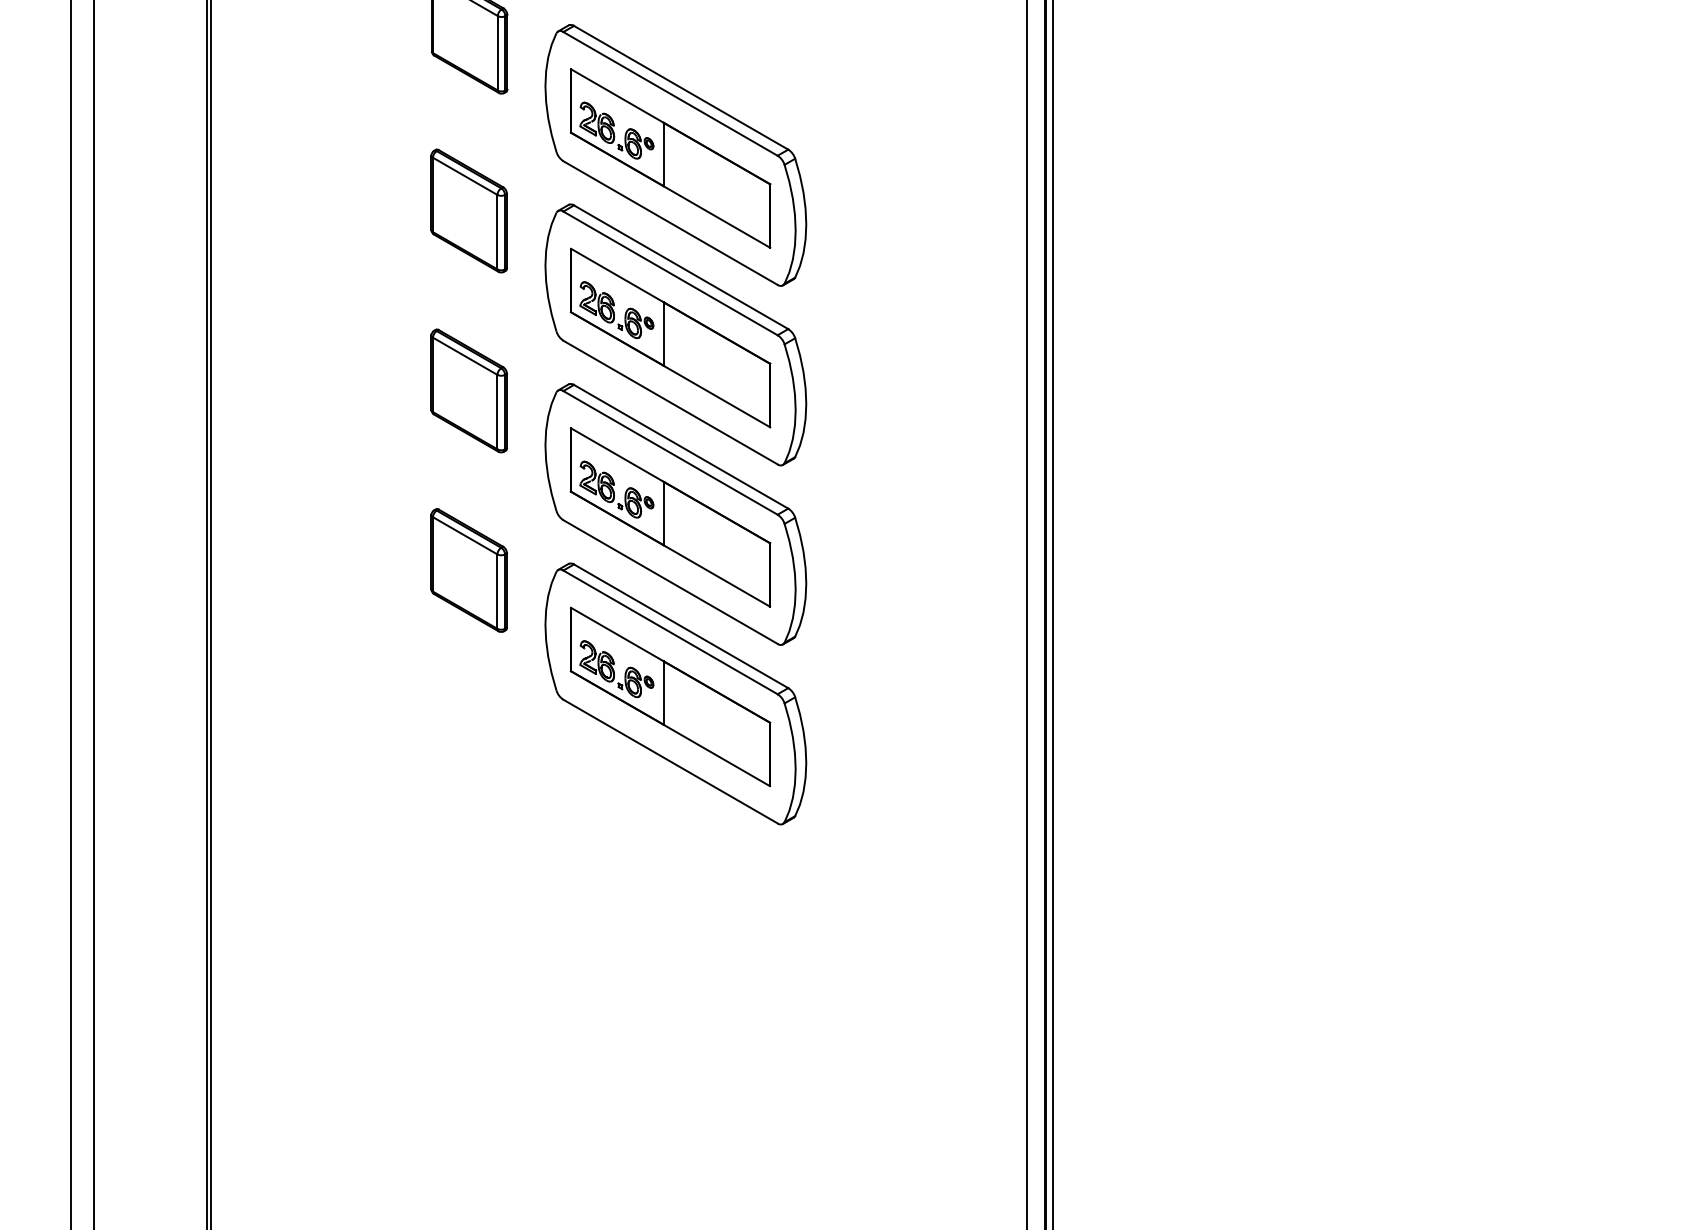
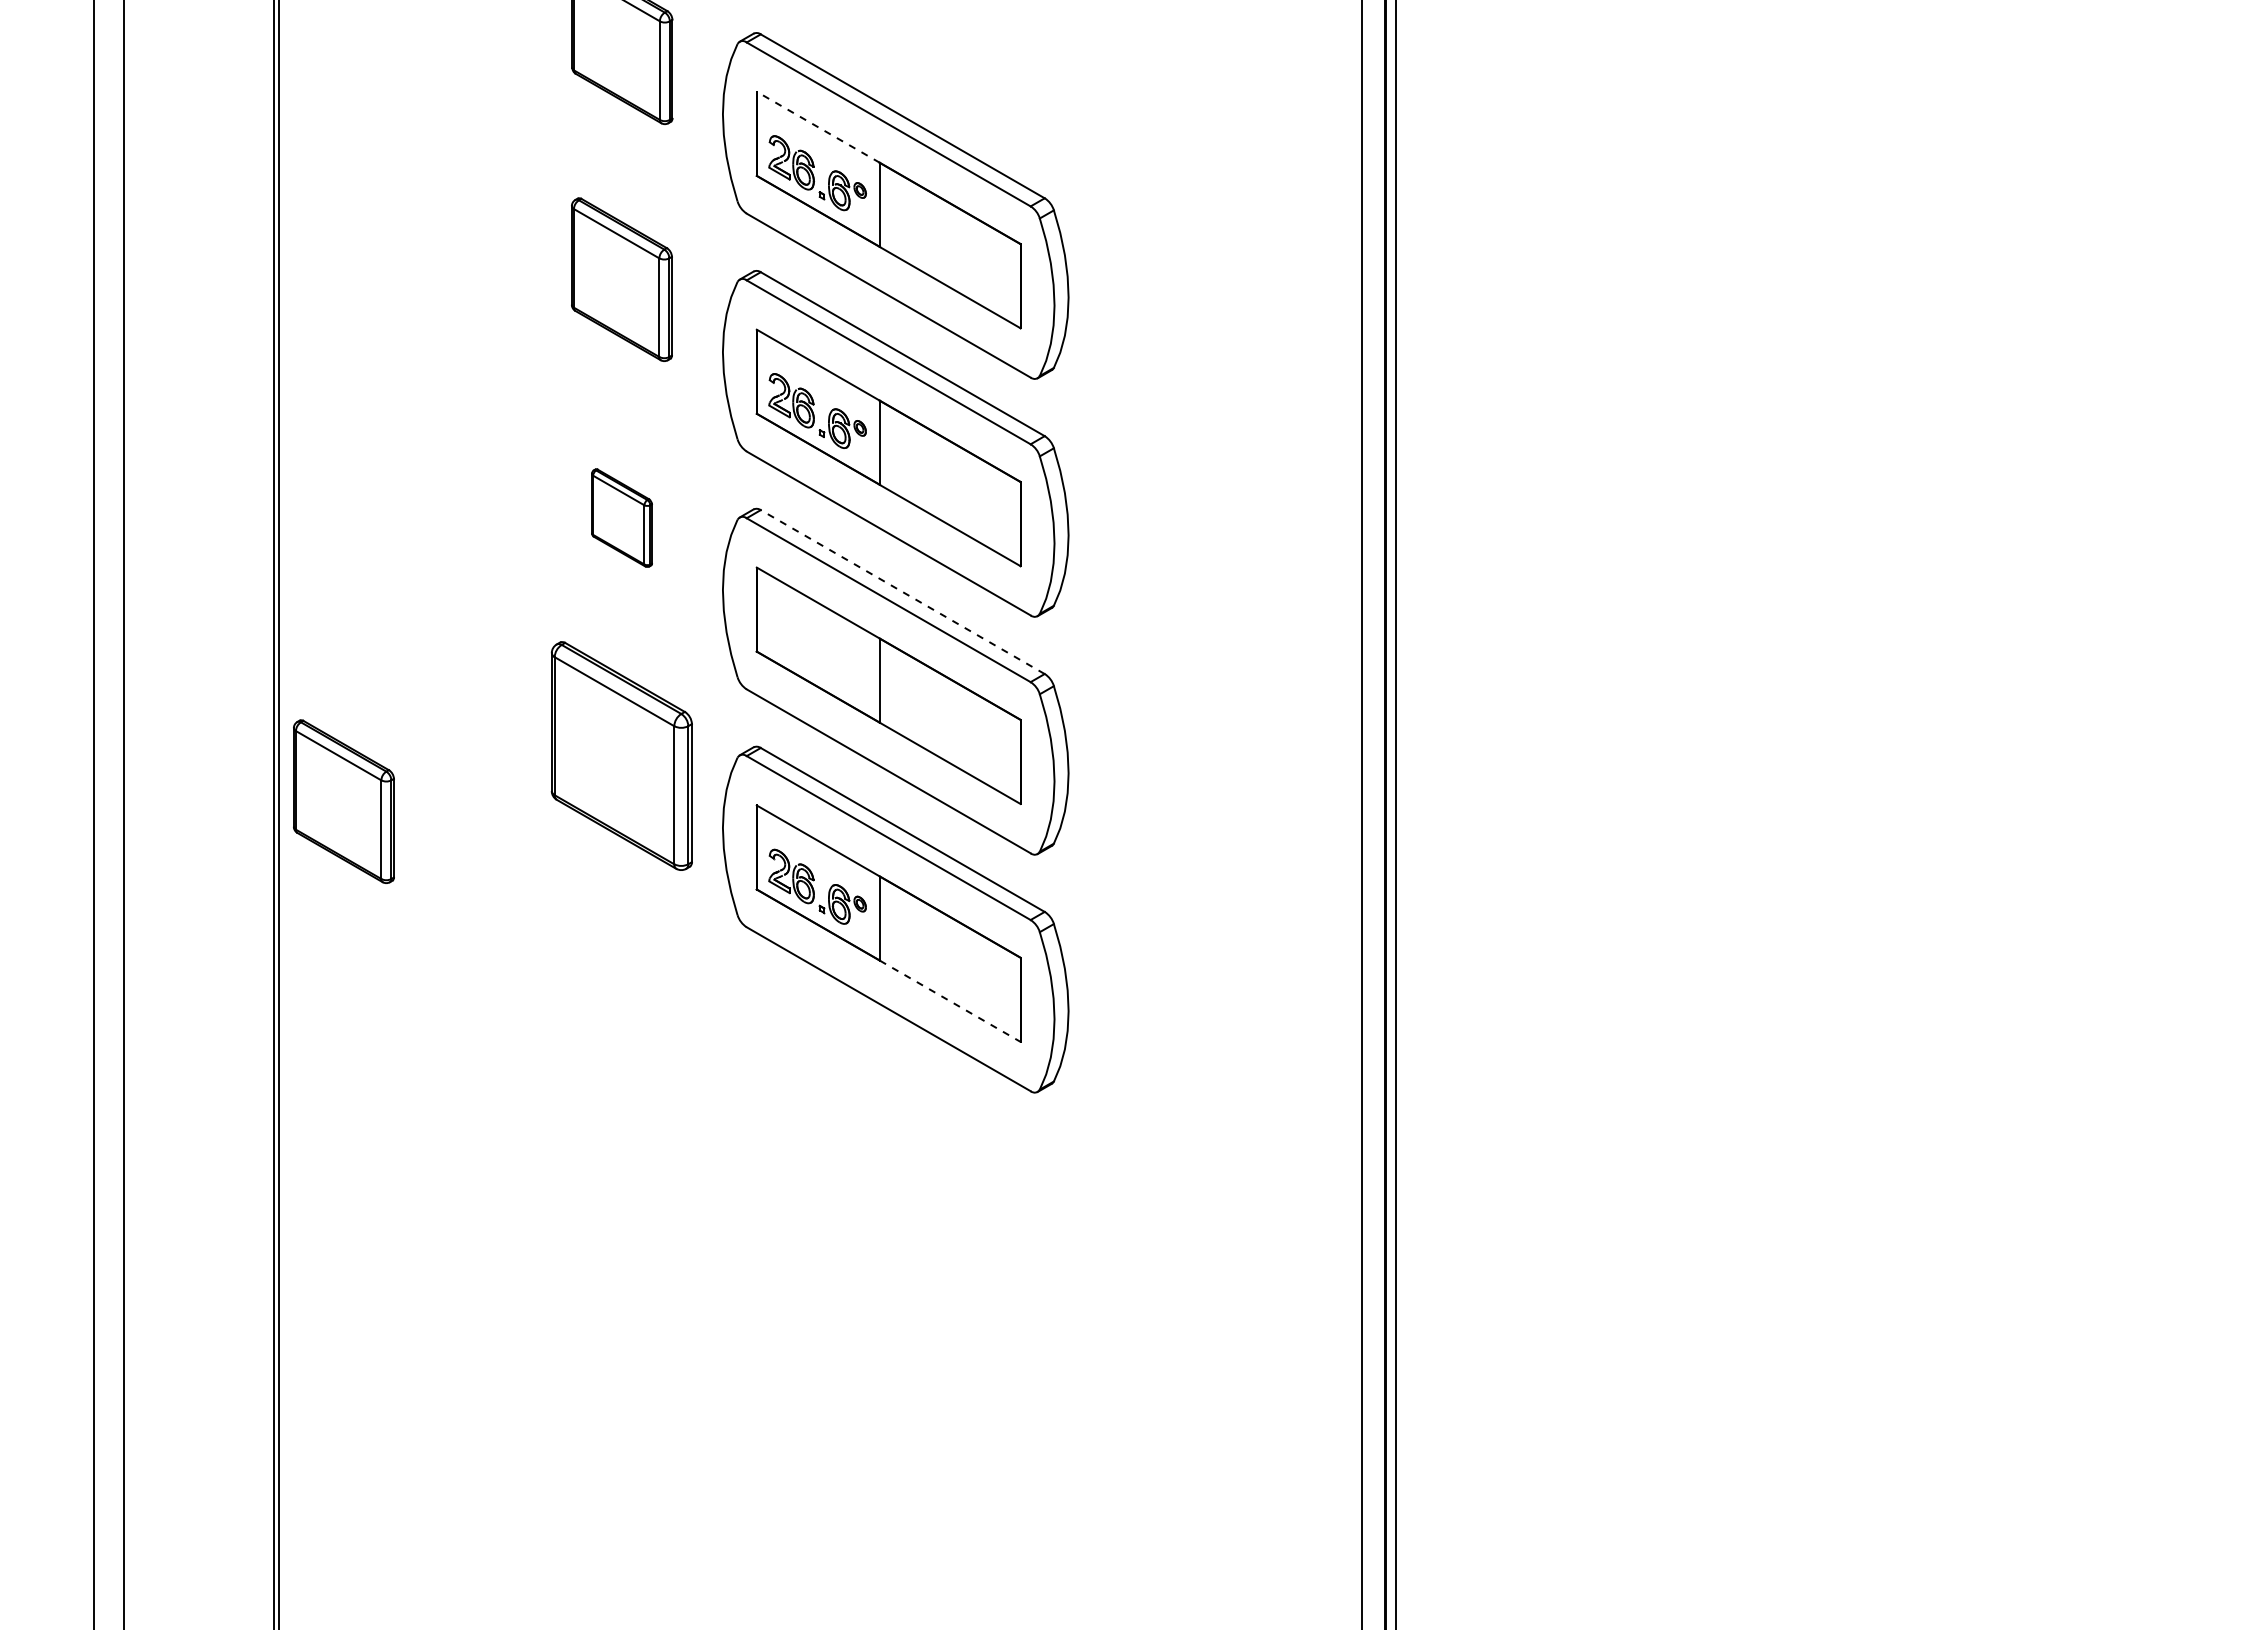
line: (616, 96) -> (817, 127), solid -> dashed
part: (468, 390) -> (621, 517), size x0.6
line: (680, 447) -> (902, 592), solid -> dashed
part: (616, 489) -> (817, 648), removed
part: (468, 570) -> (621, 755), size x1.4
part: (259, 604) -> (343, 801), added
line: (717, 755) -> (950, 1001), solid -> dashed

